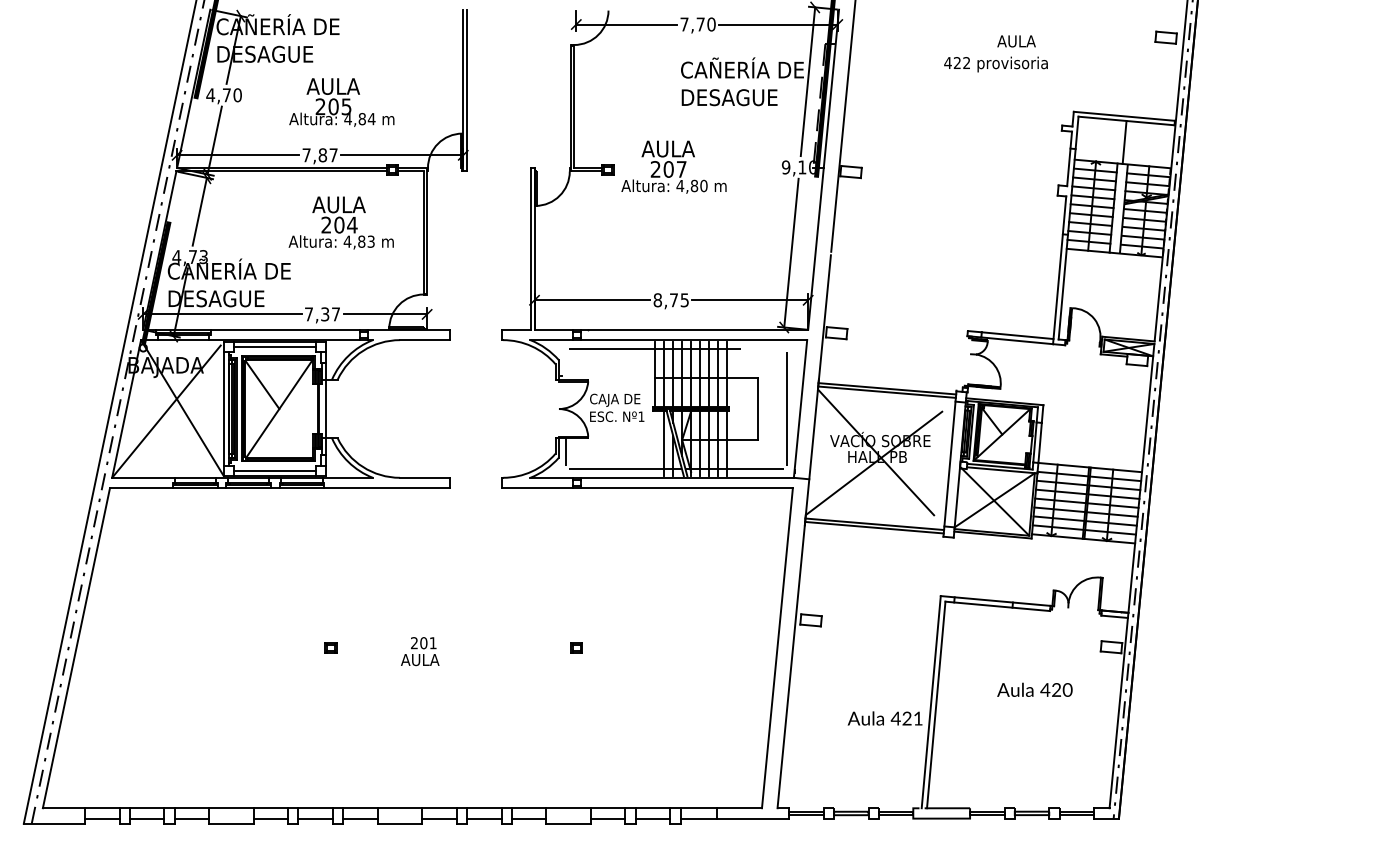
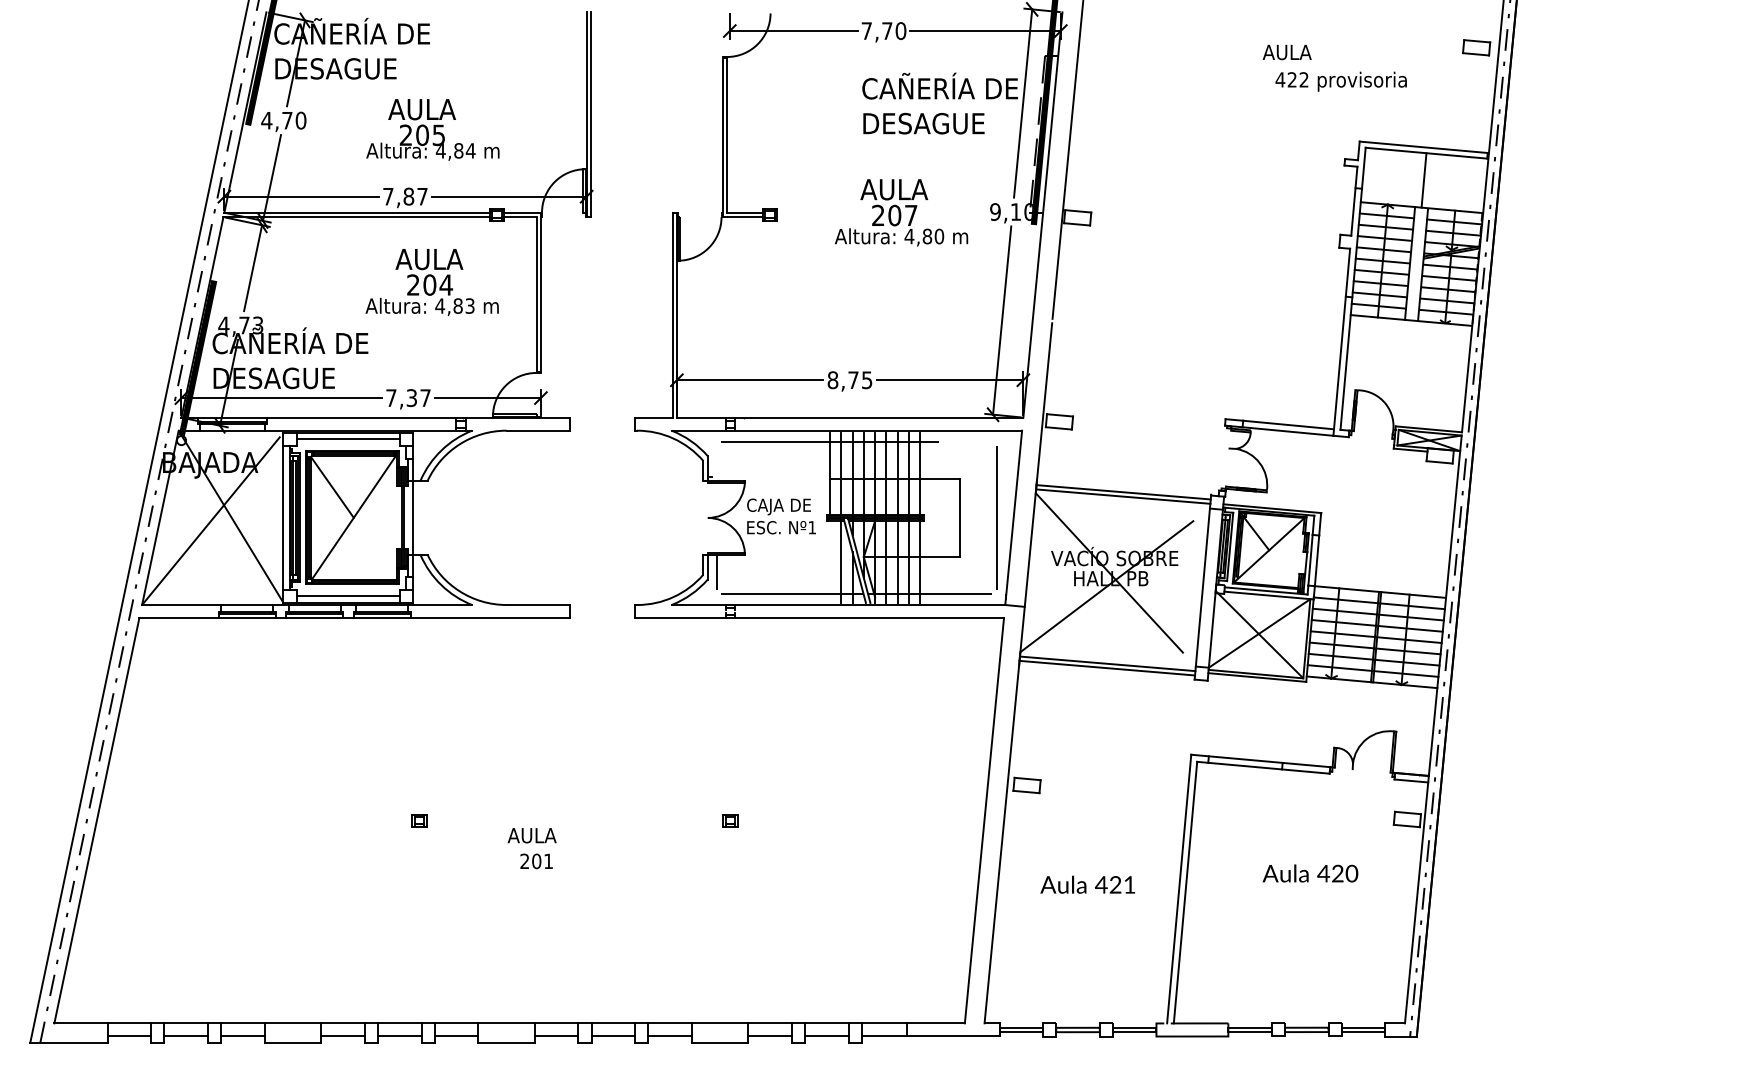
text: (995, 64) -> (1340, 81), moved
text: (674, 167) -> (901, 212), moved
text: (423, 643) -> (536, 861), moved
text: (884, 718) -> (1087, 884), moved

